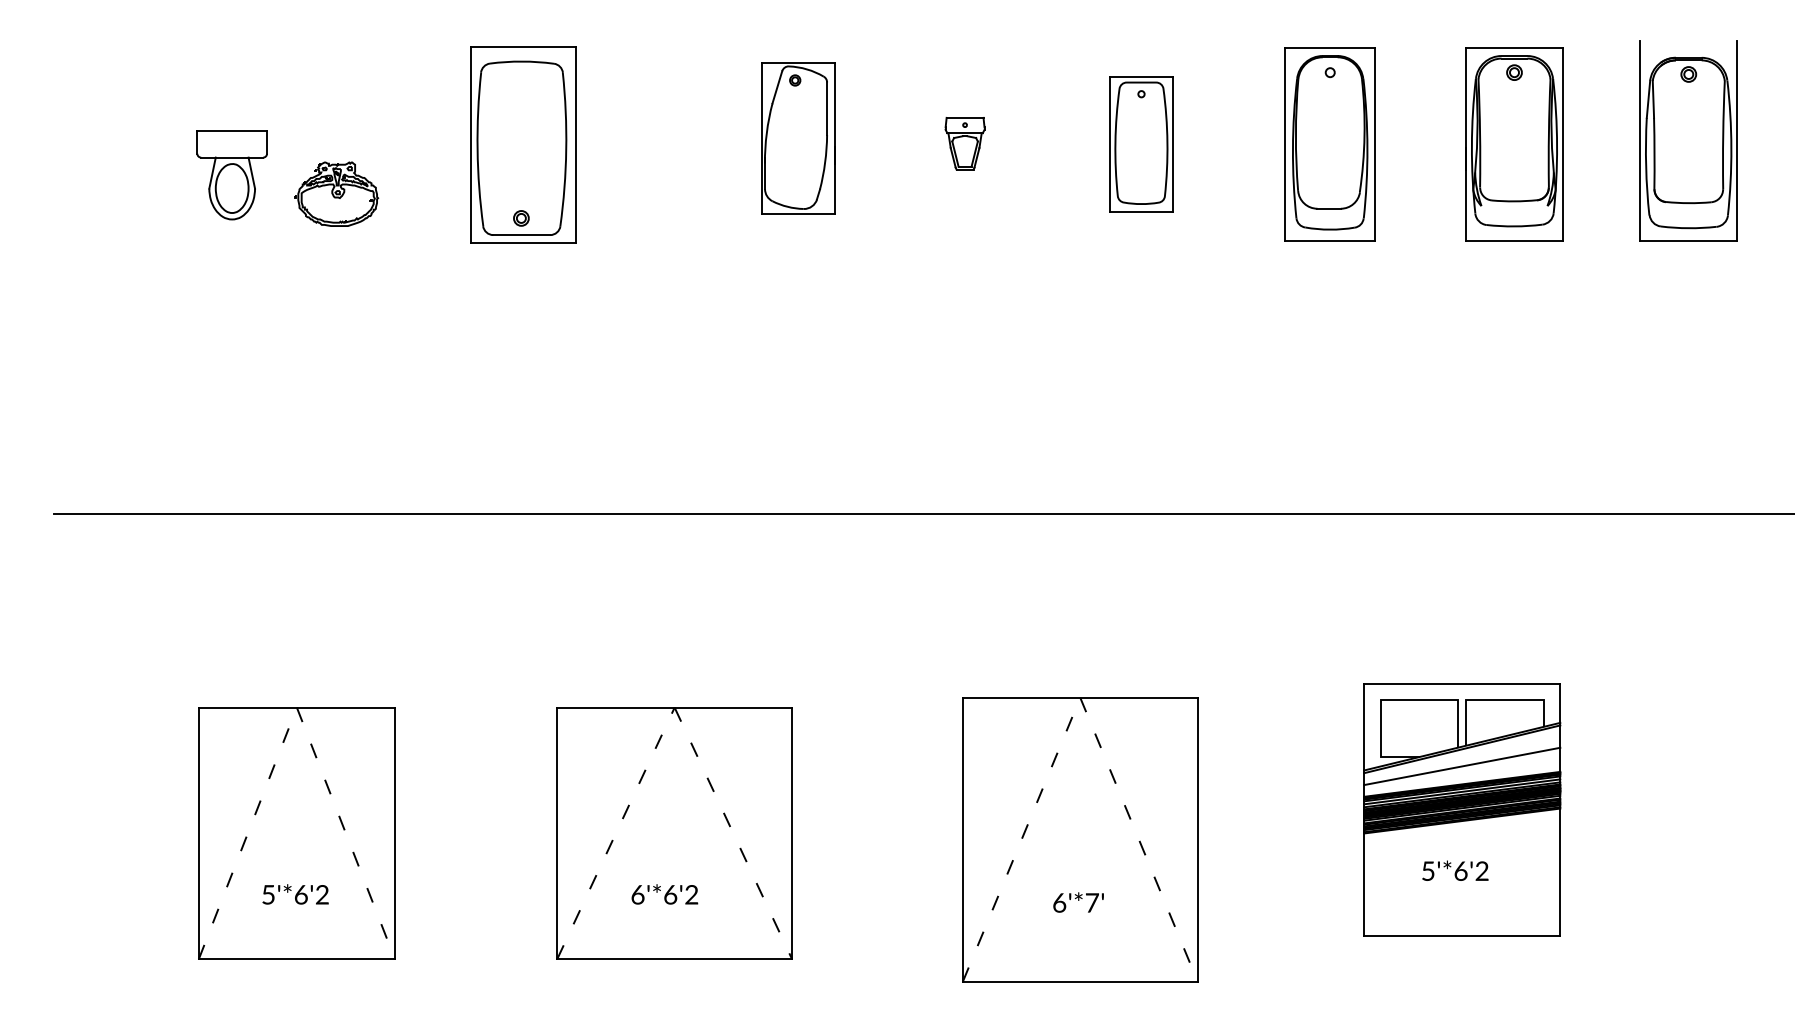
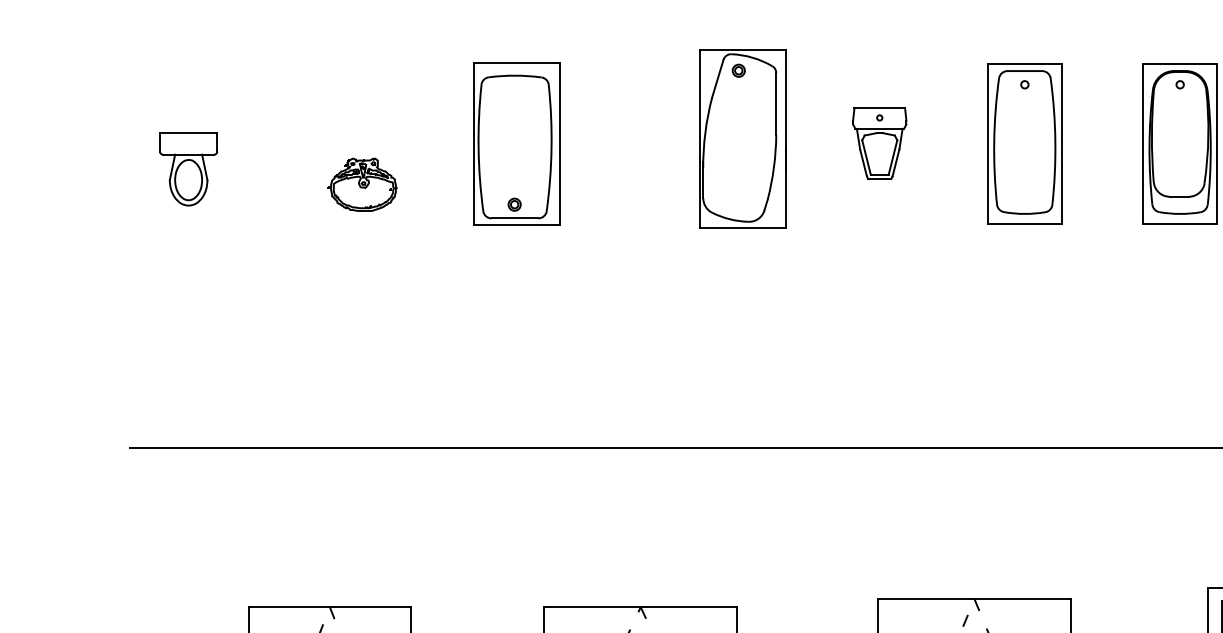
part: (798, 138) -> (742, 138), size x1.43
part: (964, 143) -> (879, 143), size x1.67
part: (1141, 144) -> (1024, 143), size x1.43
part: (231, 175) -> (188, 169), moved

